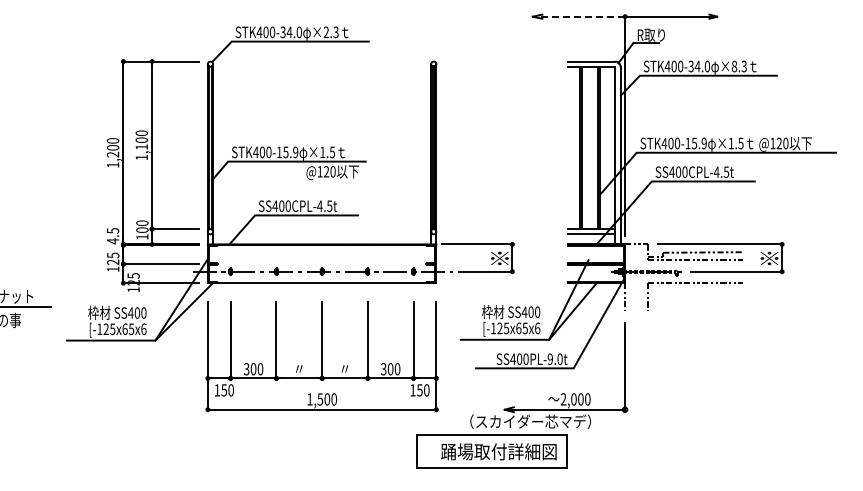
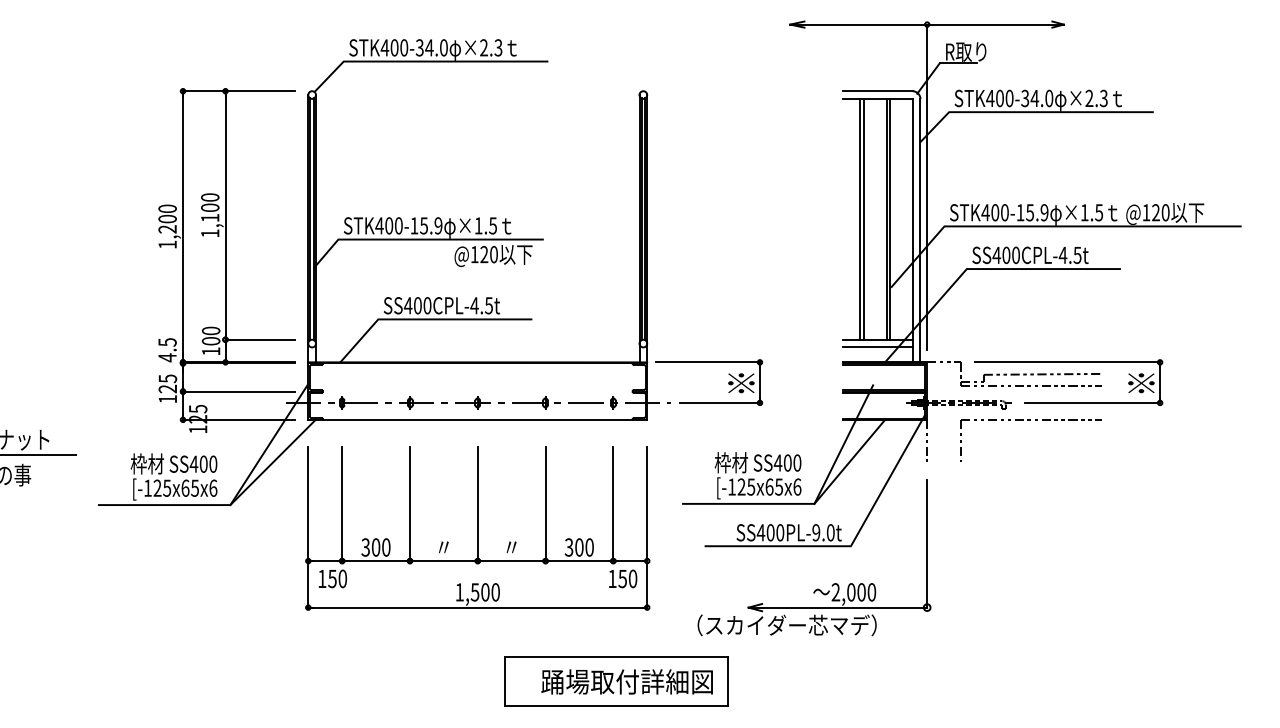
line: (578, 16) -> (858, 24), dashed -> solid
text: (734, 66) -> (1089, 98), ×8.3 -> ×2.3
part: (491, 451) -> (616, 681), moved

